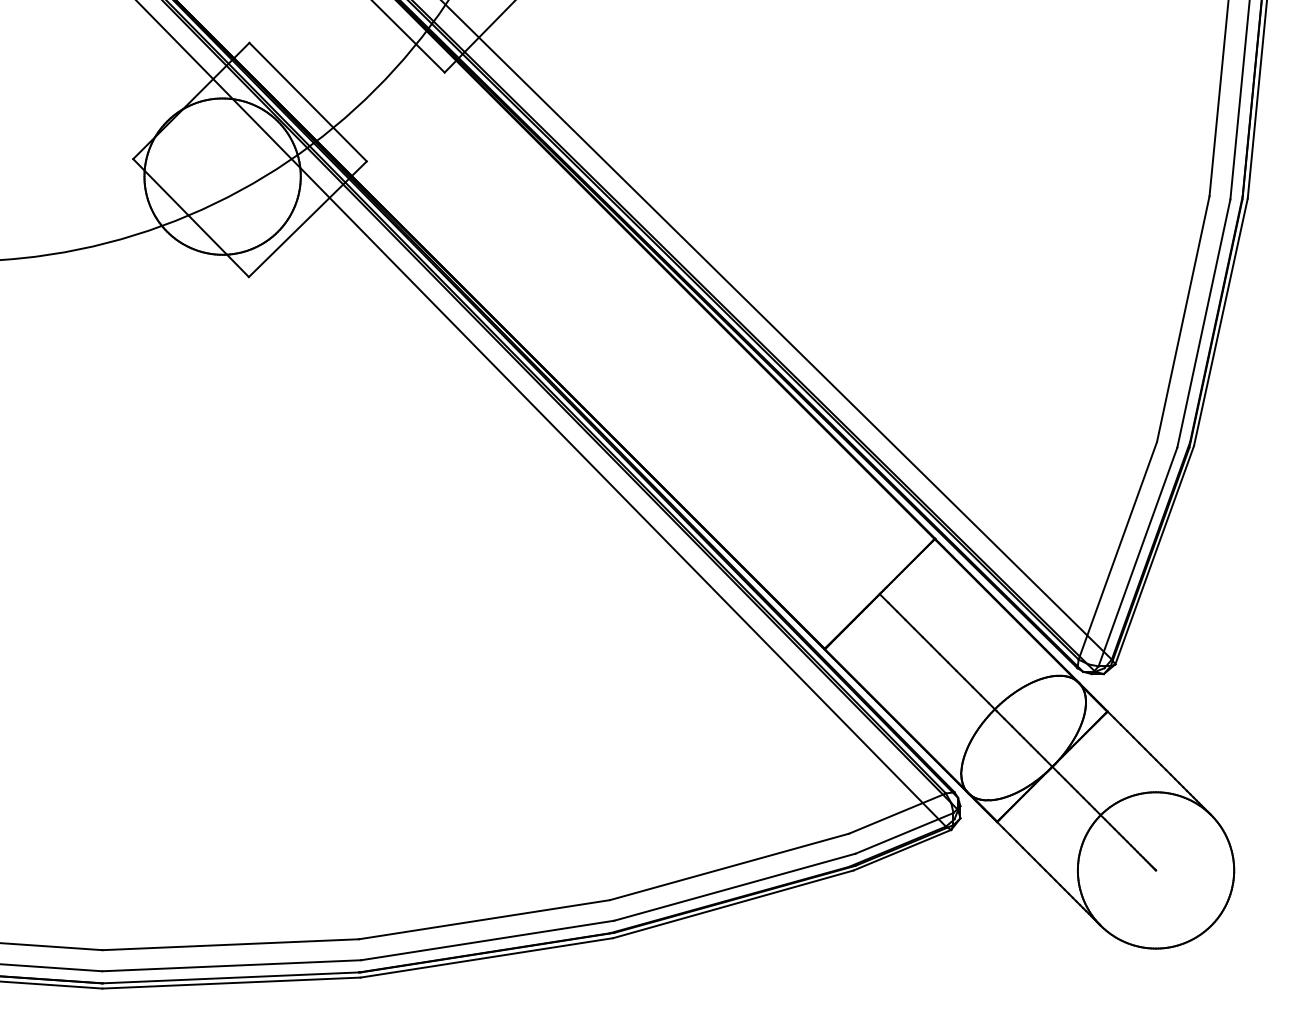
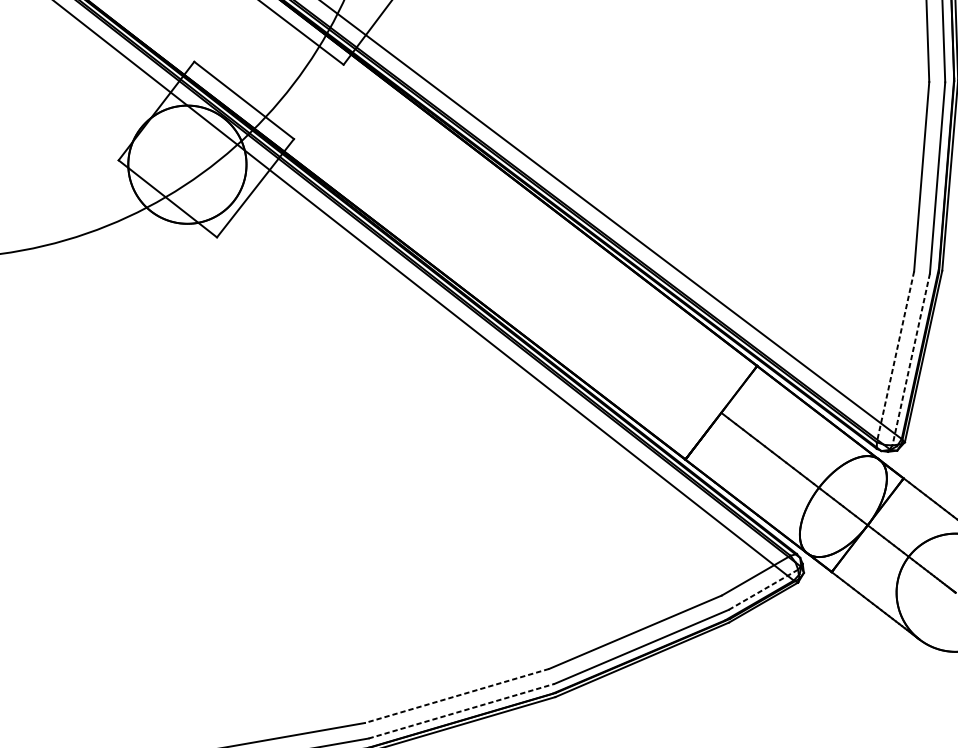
line: (1117, 550) -> (895, 356), solid -> dashed
line: (1137, 557) -> (910, 359), solid -> dashed
line: (904, 833) -> (763, 589), solid -> dashed
line: (484, 919) -> (457, 695), solid -> dashed
line: (488, 940) -> (462, 711), solid -> dashed

